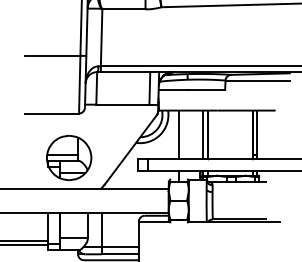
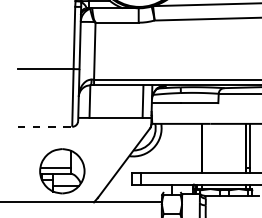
line: (52, 113) -> (45, 126), solid -> dashed
line: (178, 134) -> (171, 147), removed
line: (202, 134) -> (195, 147), removed

